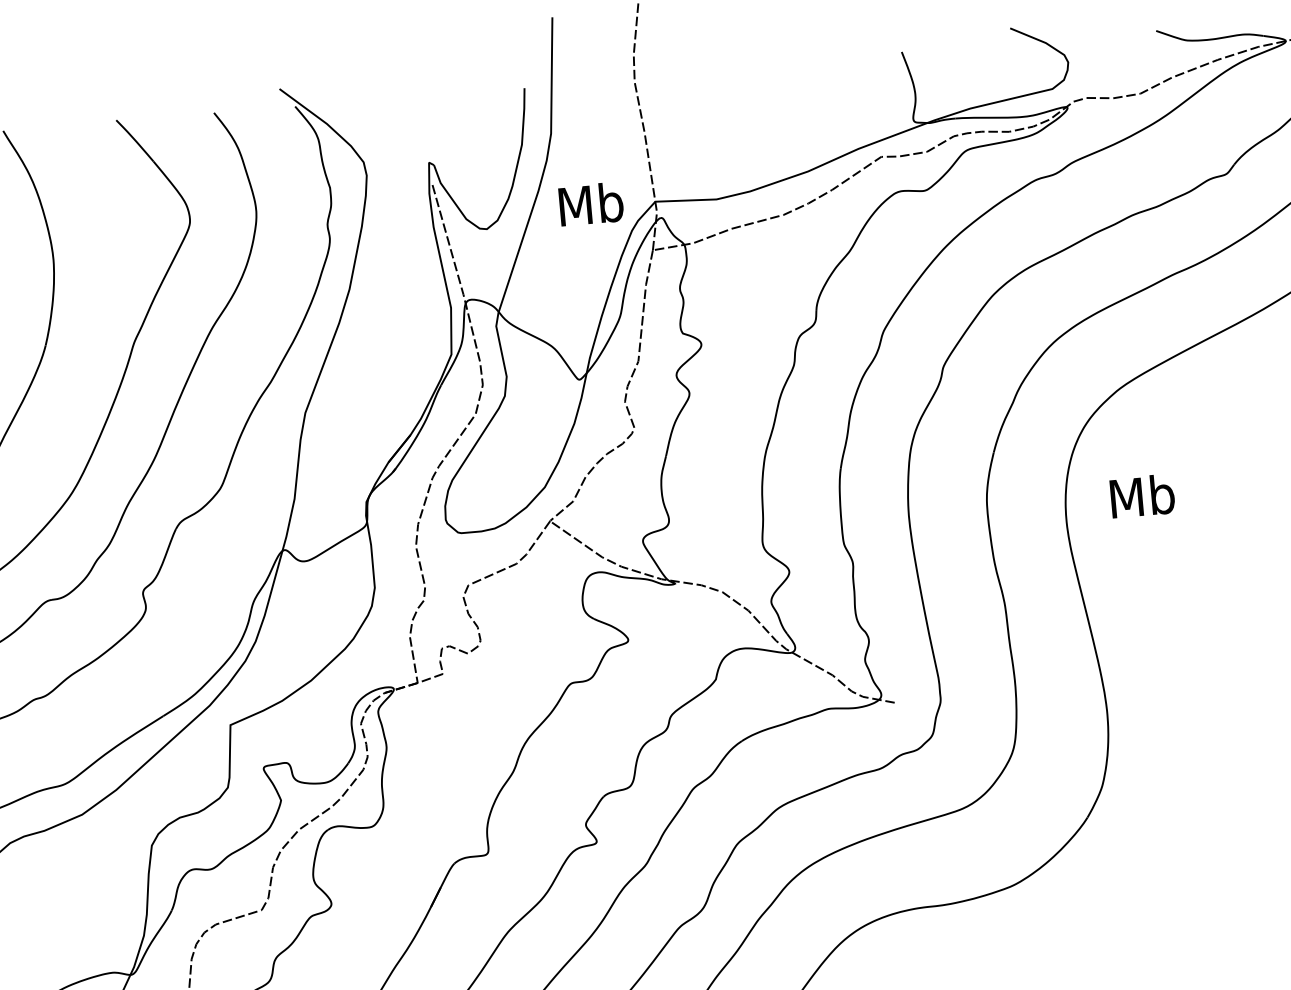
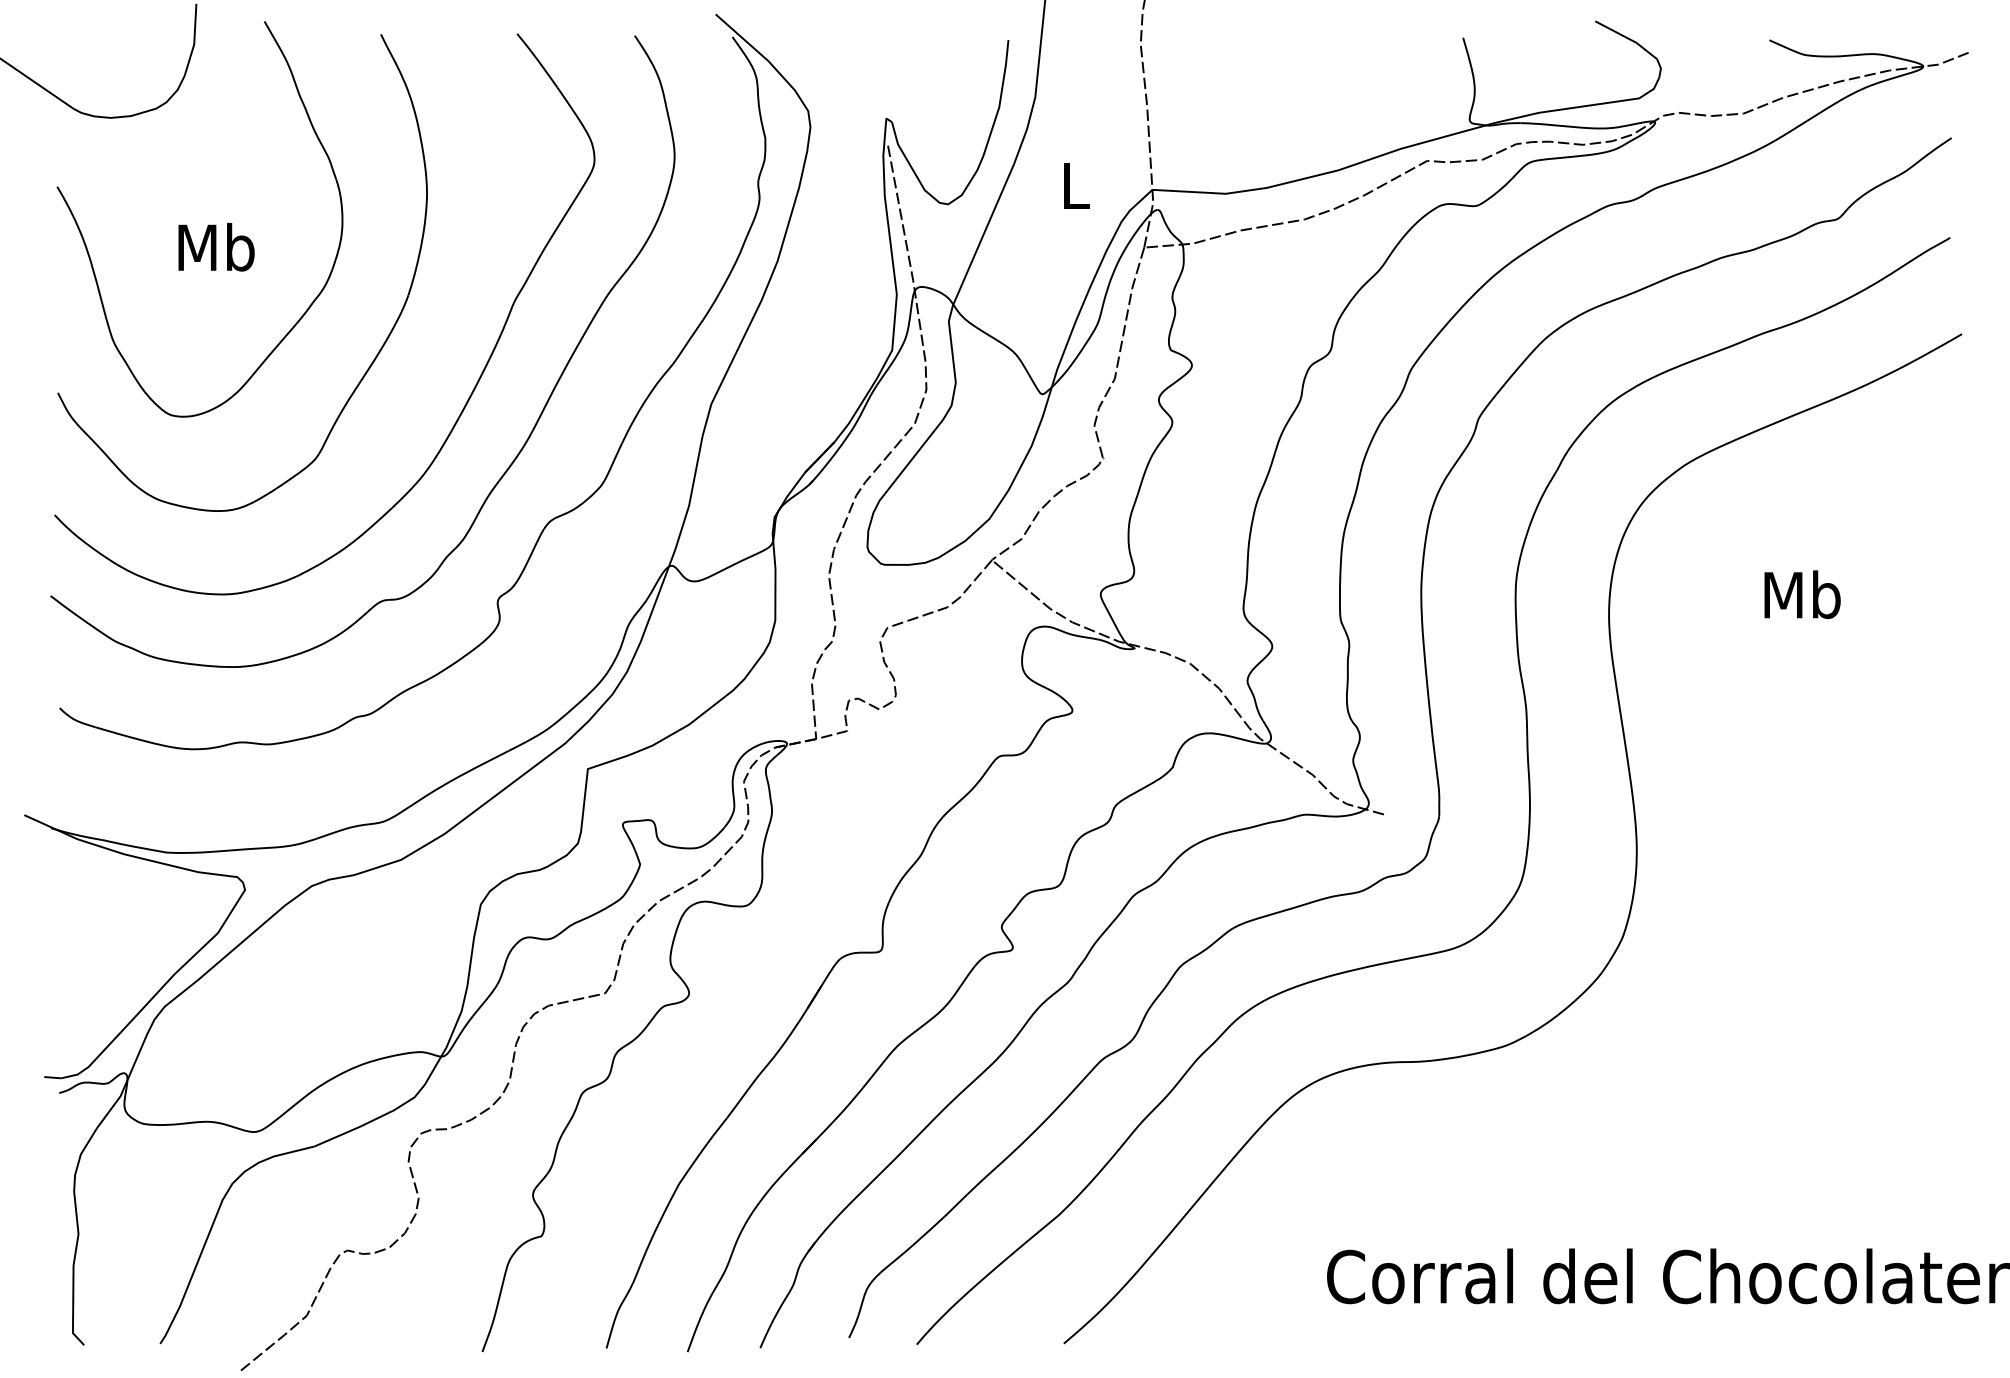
text: (591, 203) -> (1075, 185), Mb -> L
text: (1142, 496) -> (1802, 594), moved

